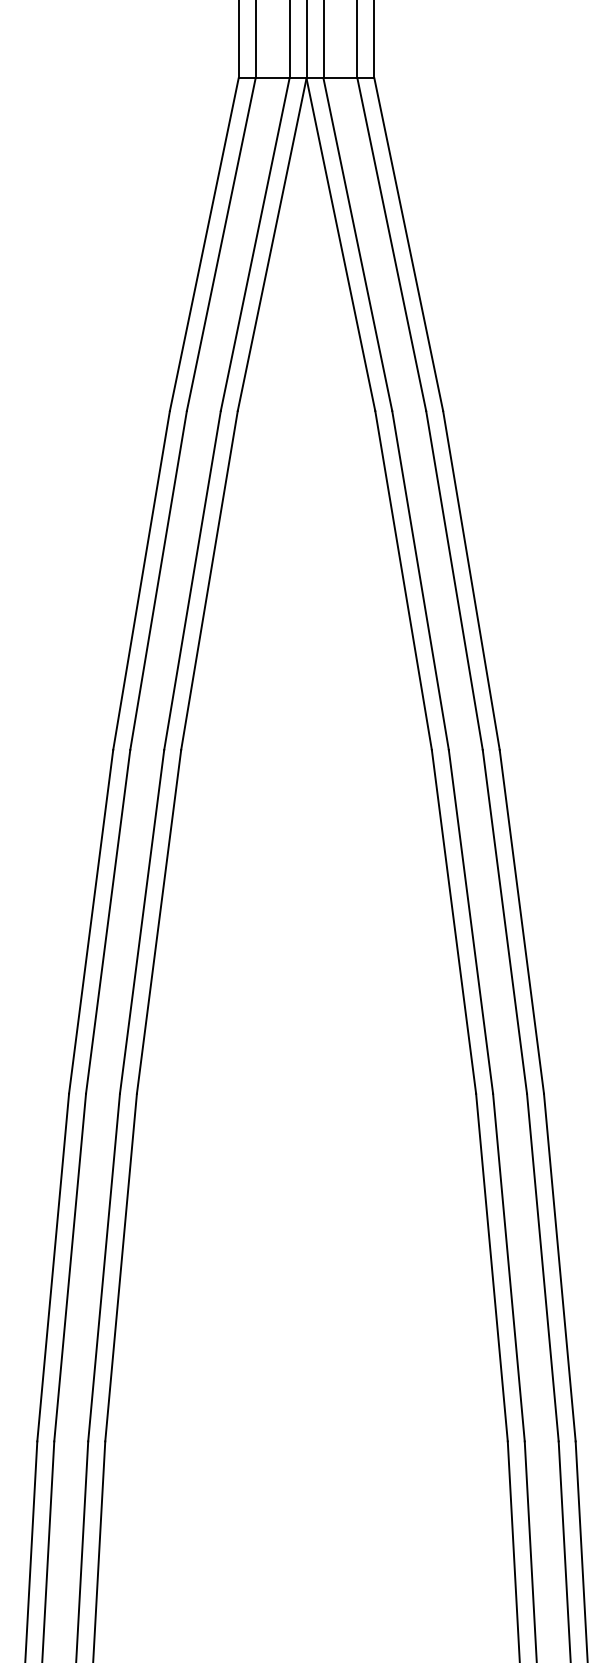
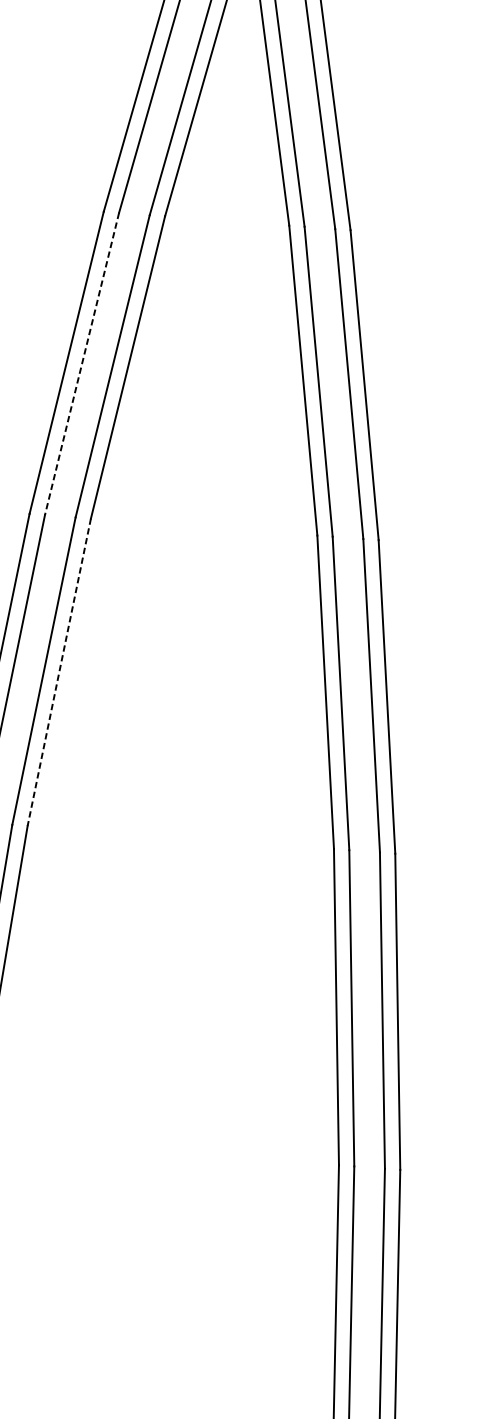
line: (158, 580) -> (81, 363), solid -> dashed
line: (159, 922) -> (59, 672), solid -> dashed

